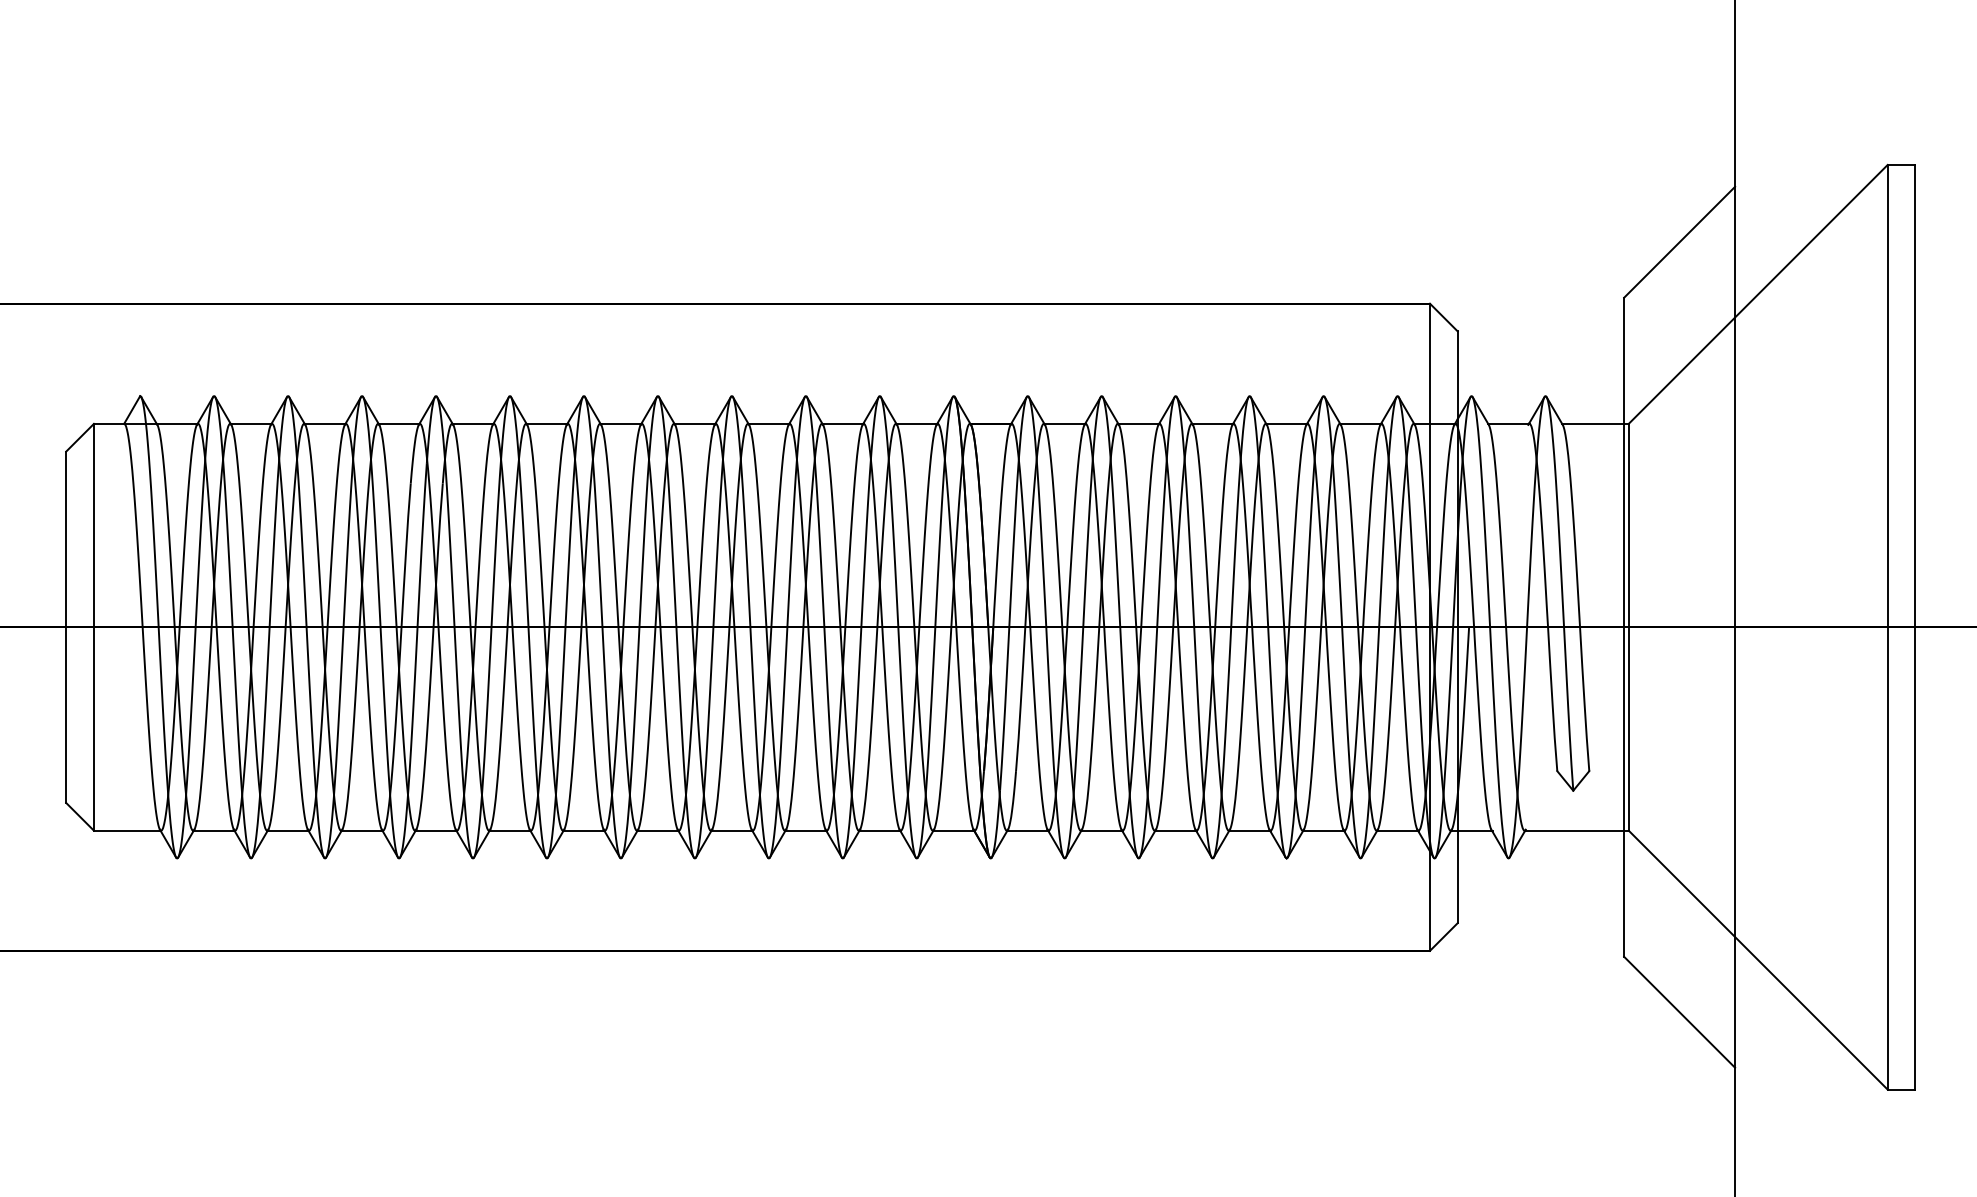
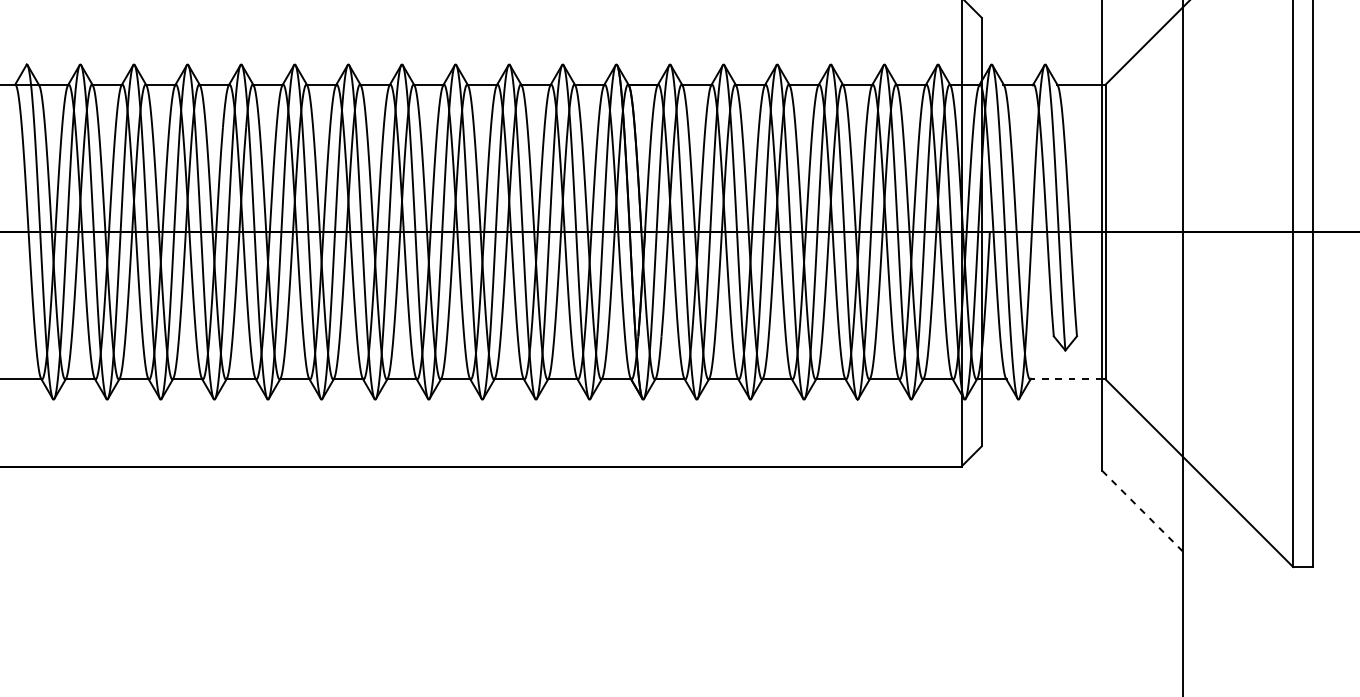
line: (1574, 830) -> (1066, 379), solid -> dashed
line: (1679, 1012) -> (1142, 511), solid -> dashed

